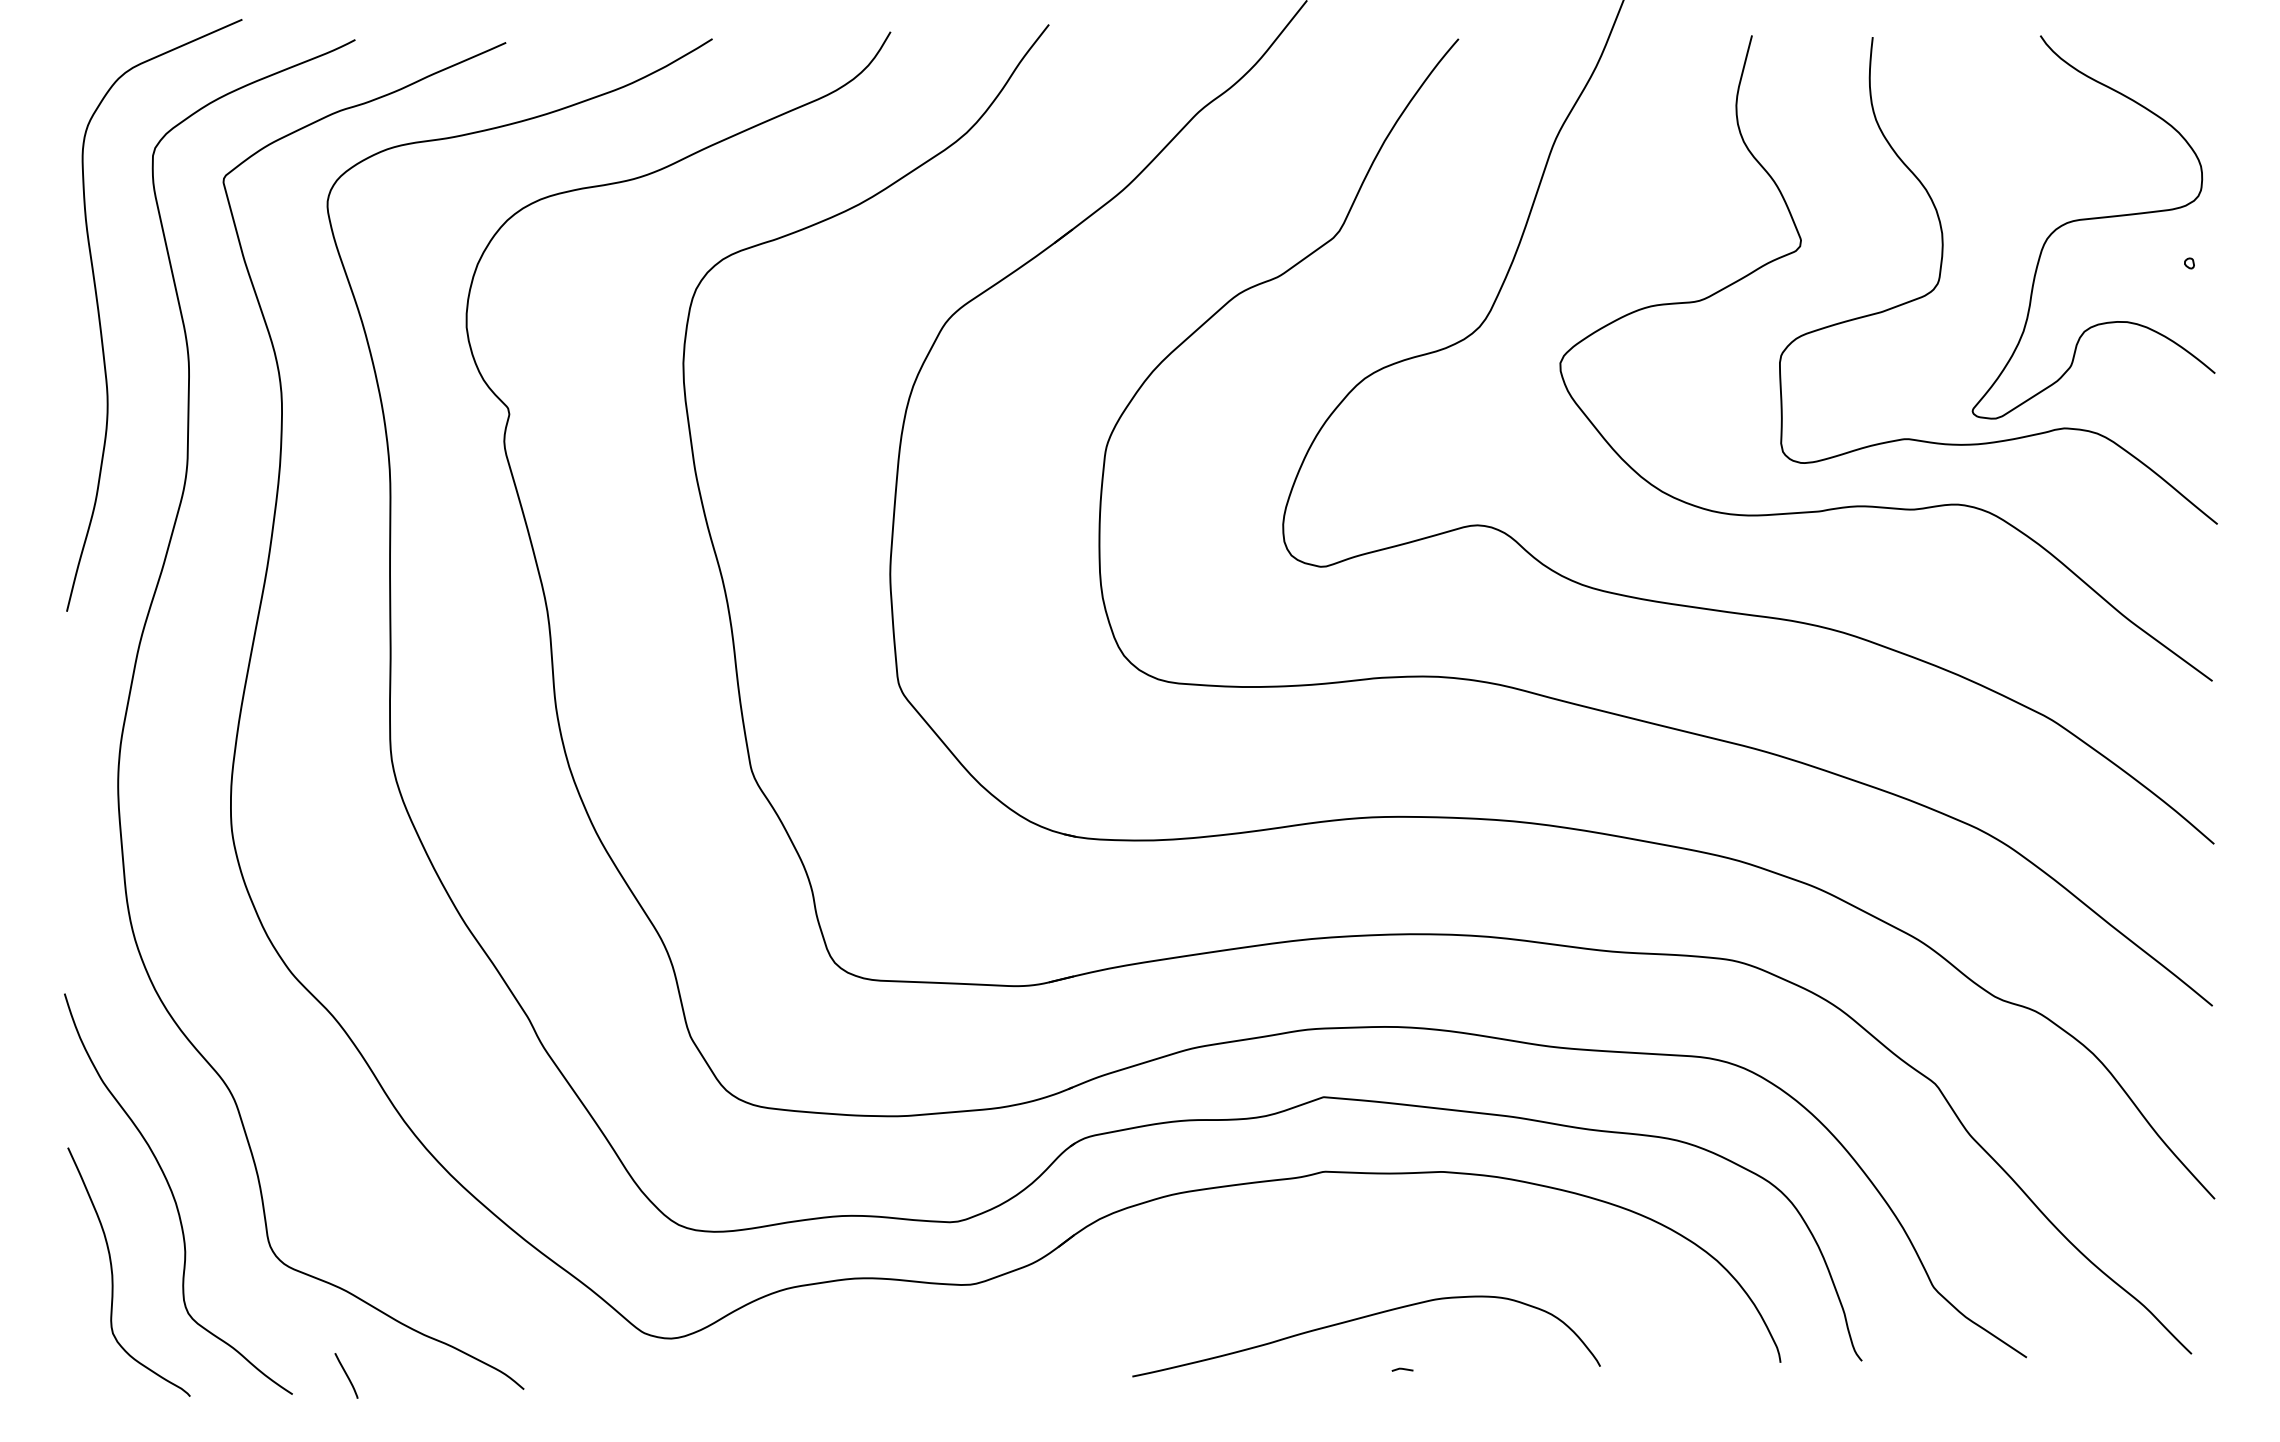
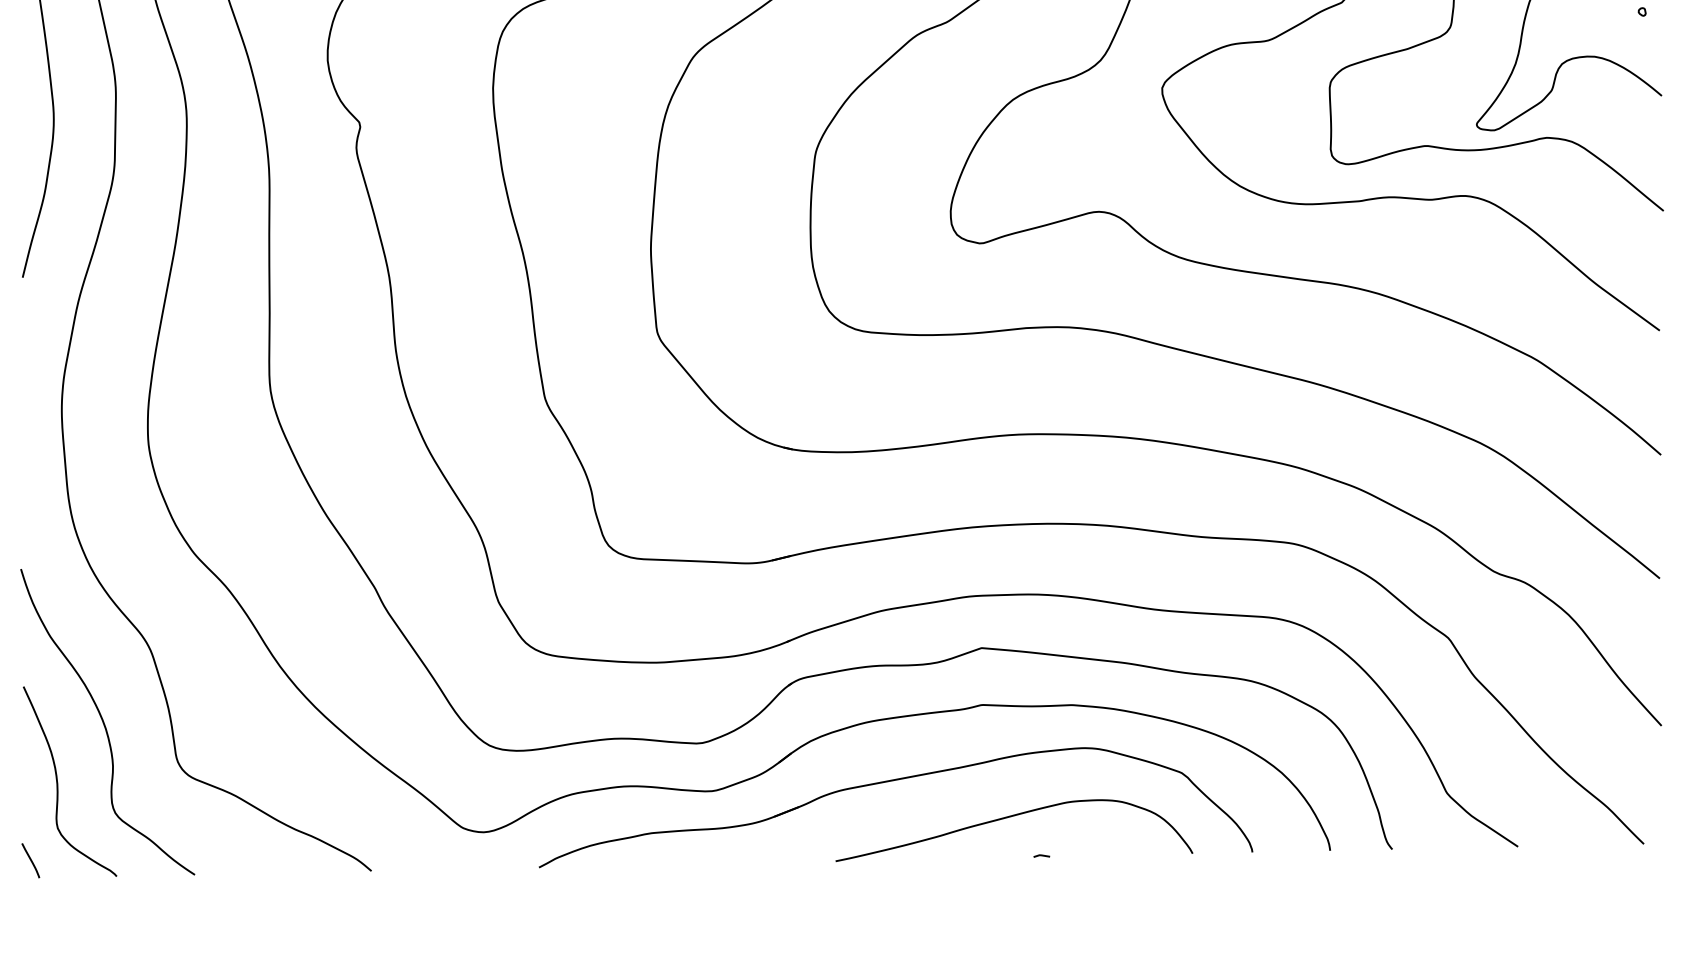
part: (1203, 1272) -> (889, 781), added
curve: (346, 1375) -> (30, 860), moved

